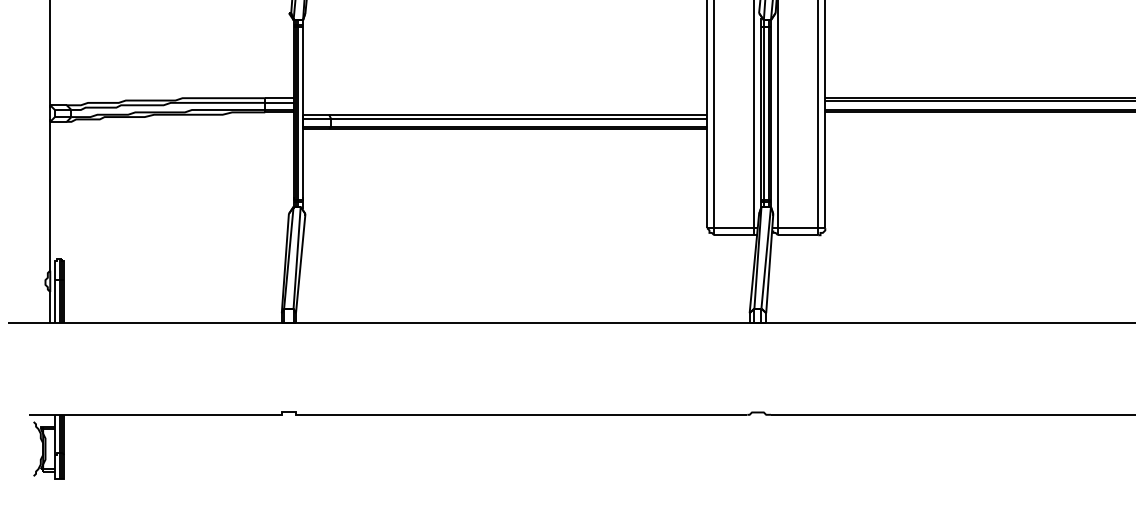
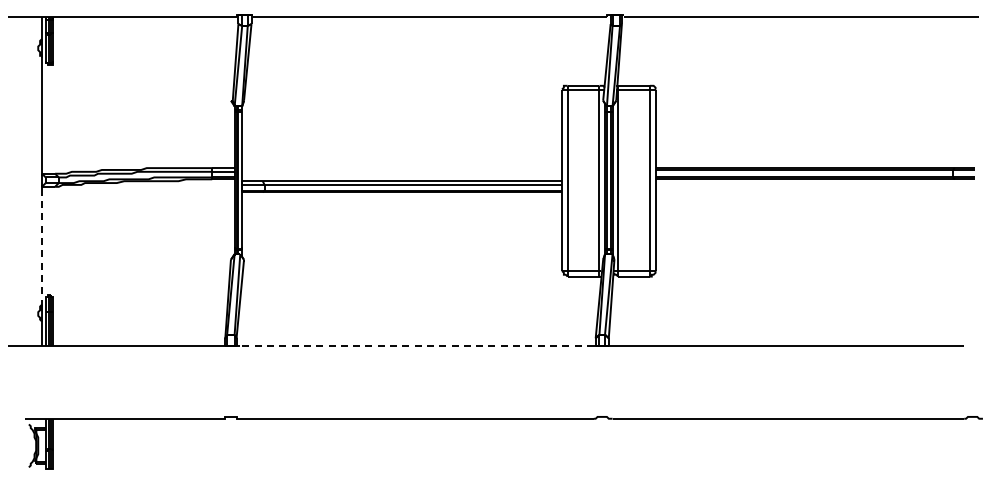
line: (50, 198) -> (42, 247), solid -> dashed
line: (524, 322) -> (417, 345), solid -> dashed

